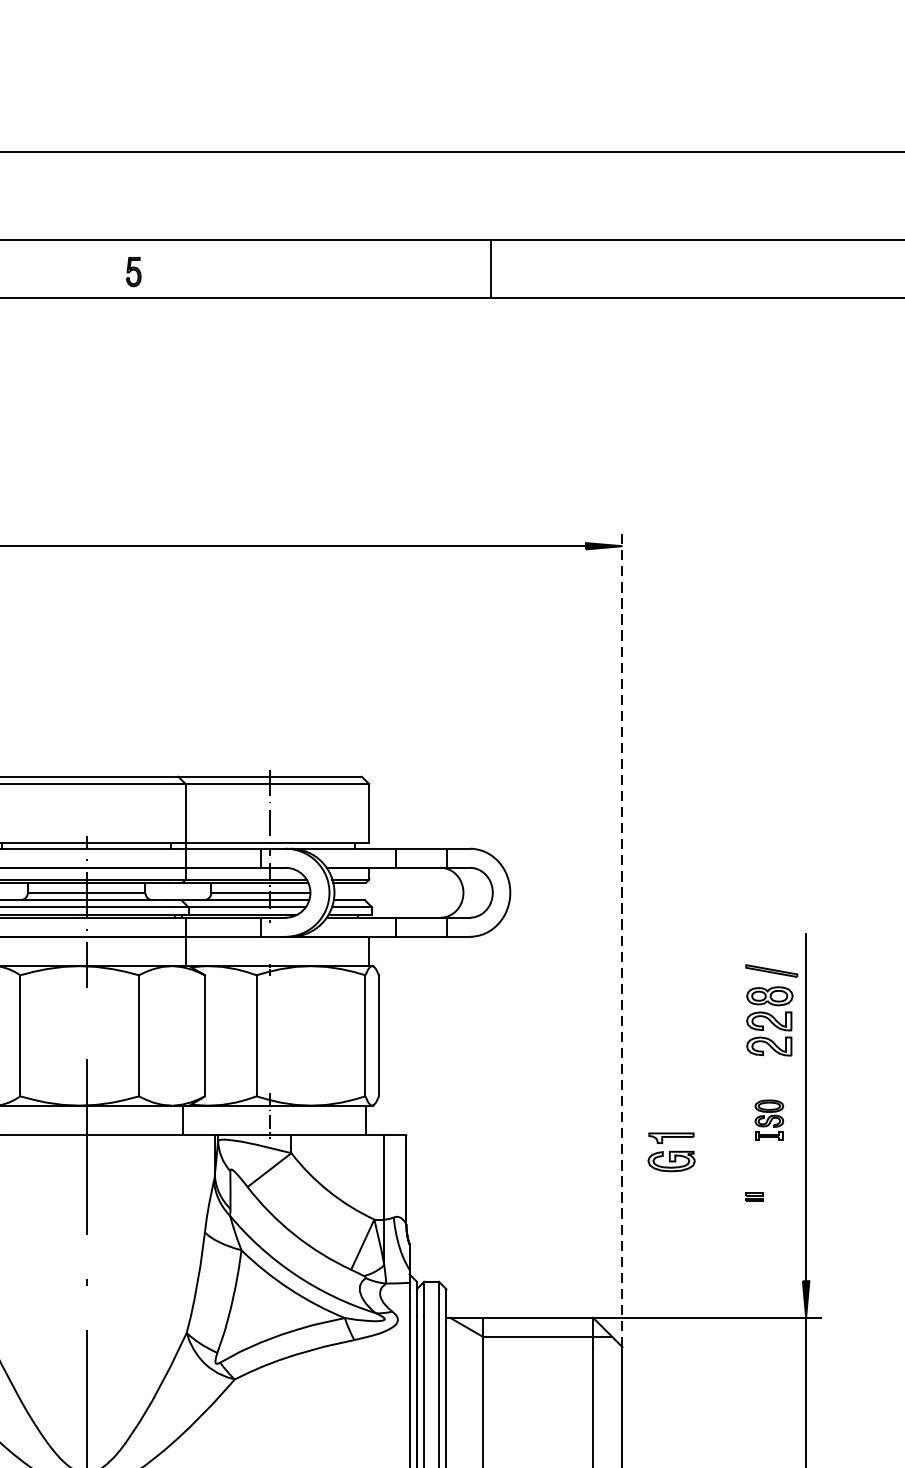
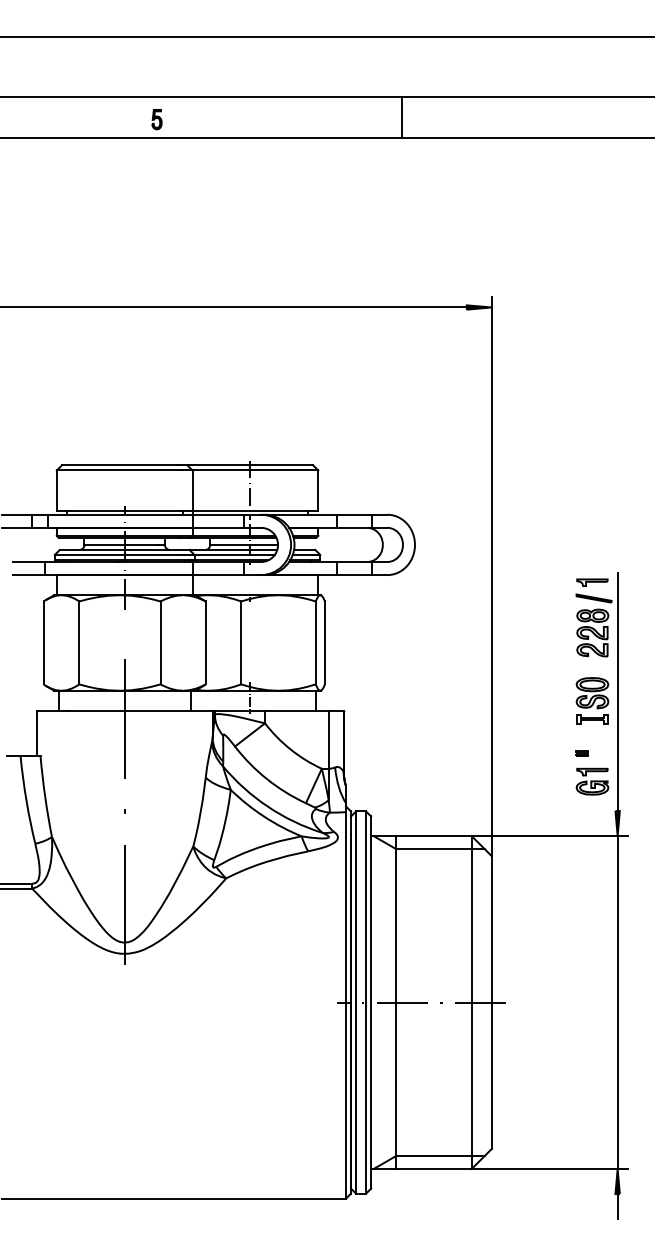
line: (621, 938) -> (491, 576), dashed -> solid
part: (769, 947) -> (592, 582), added
part: (769, 1119) -> (592, 700), size x1.67
part: (671, 1151) -> (592, 781), moved

